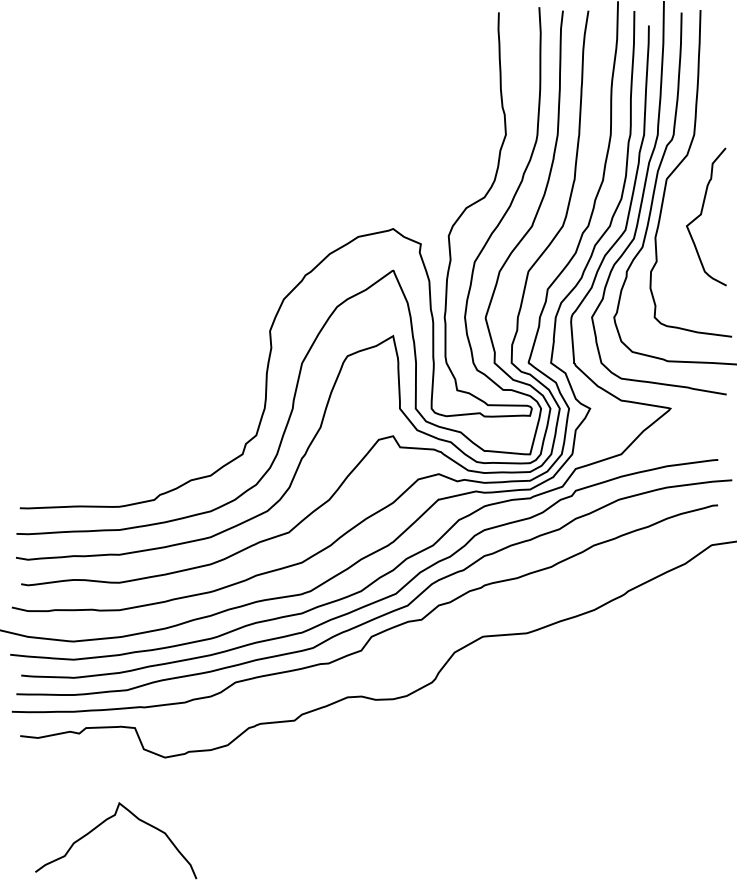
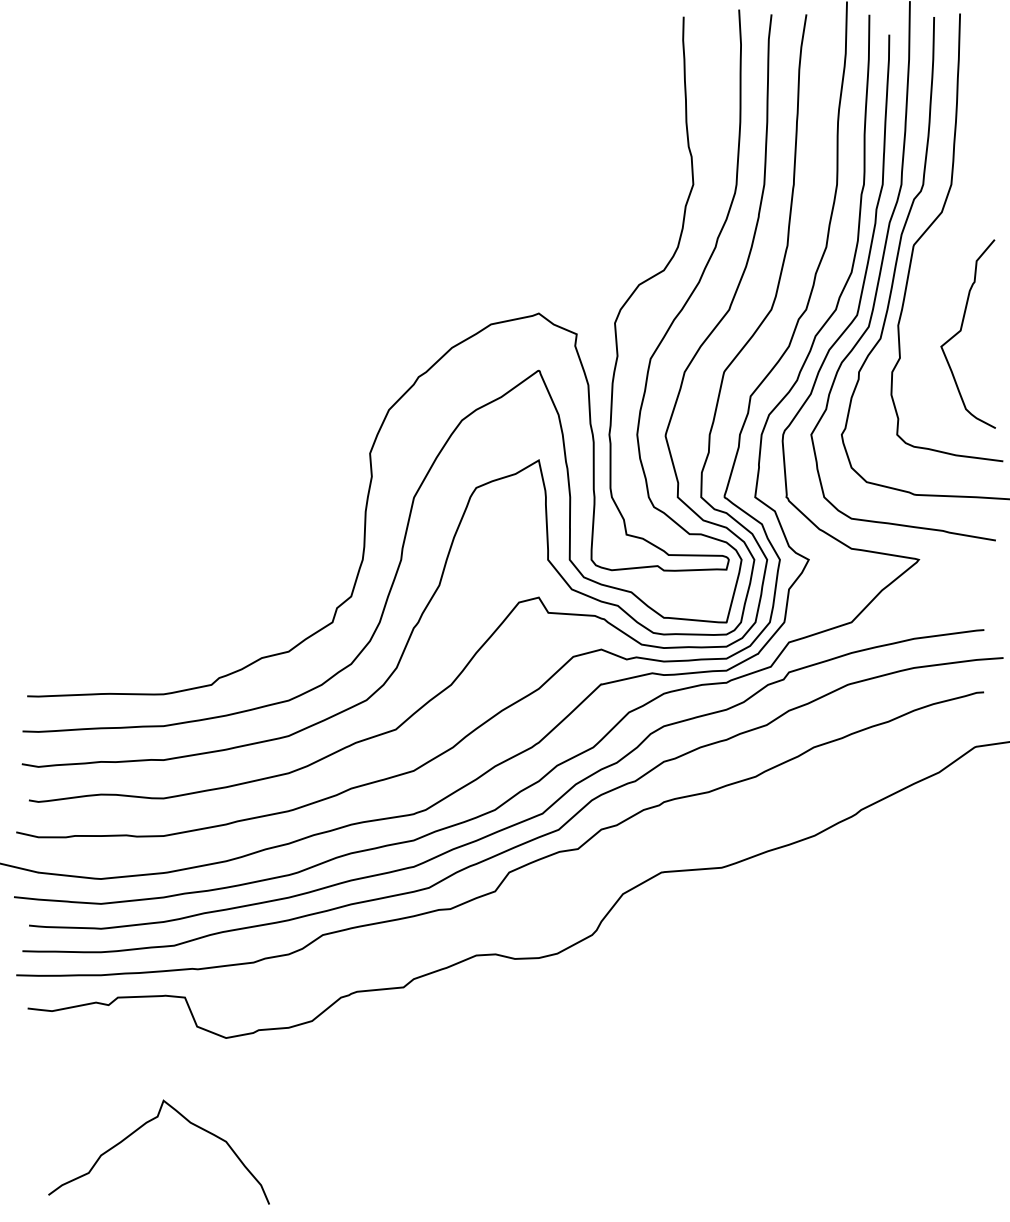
curve: (702, 213) -> (962, 329), moved

